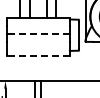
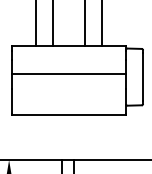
line: (37, 33) -> (67, 73), dashed -> solid
line: (37, 56) -> (67, 115), dashed -> solid

